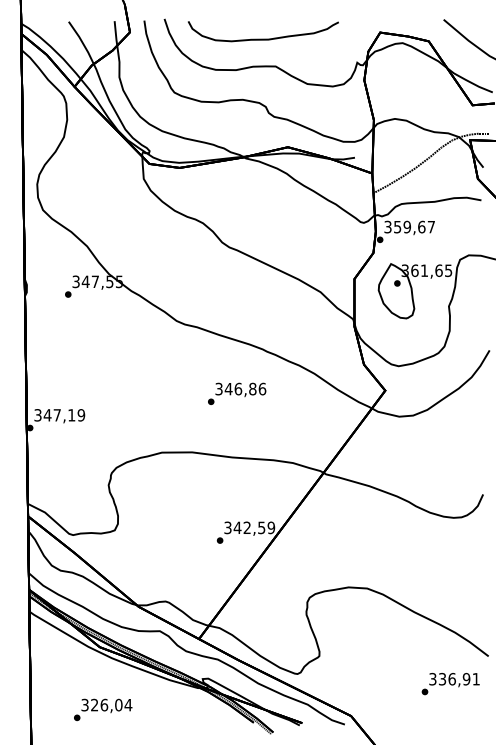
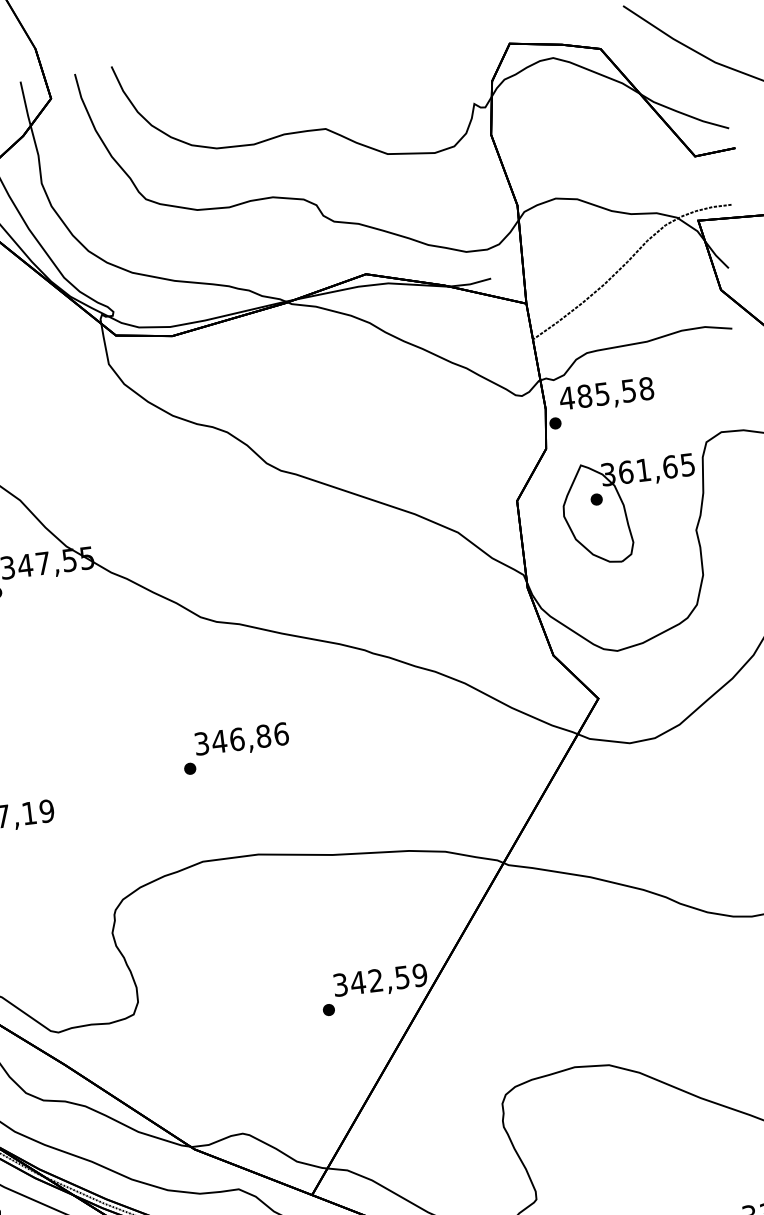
curve: (263, 38) -> (297, 80), removed
text: (409, 226) -> (606, 392), 359,67 -> 485,58
text: (237, 393) -> (236, 747), moved

